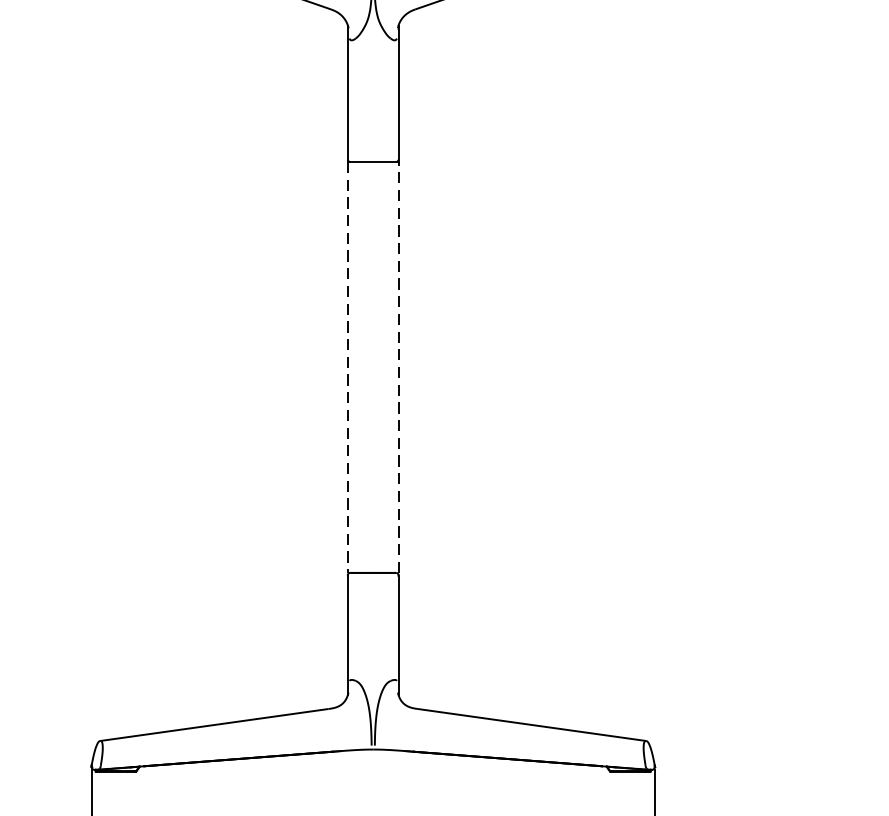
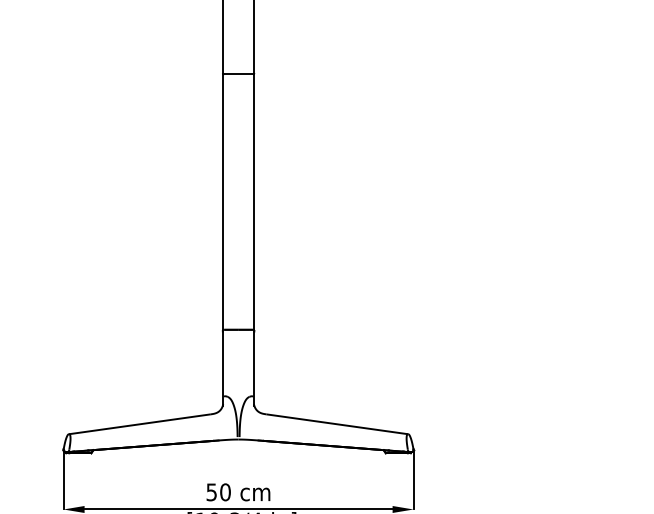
line: (347, 368) -> (222, 202), dashed -> solid
line: (398, 368) -> (254, 202), dashed -> solid

